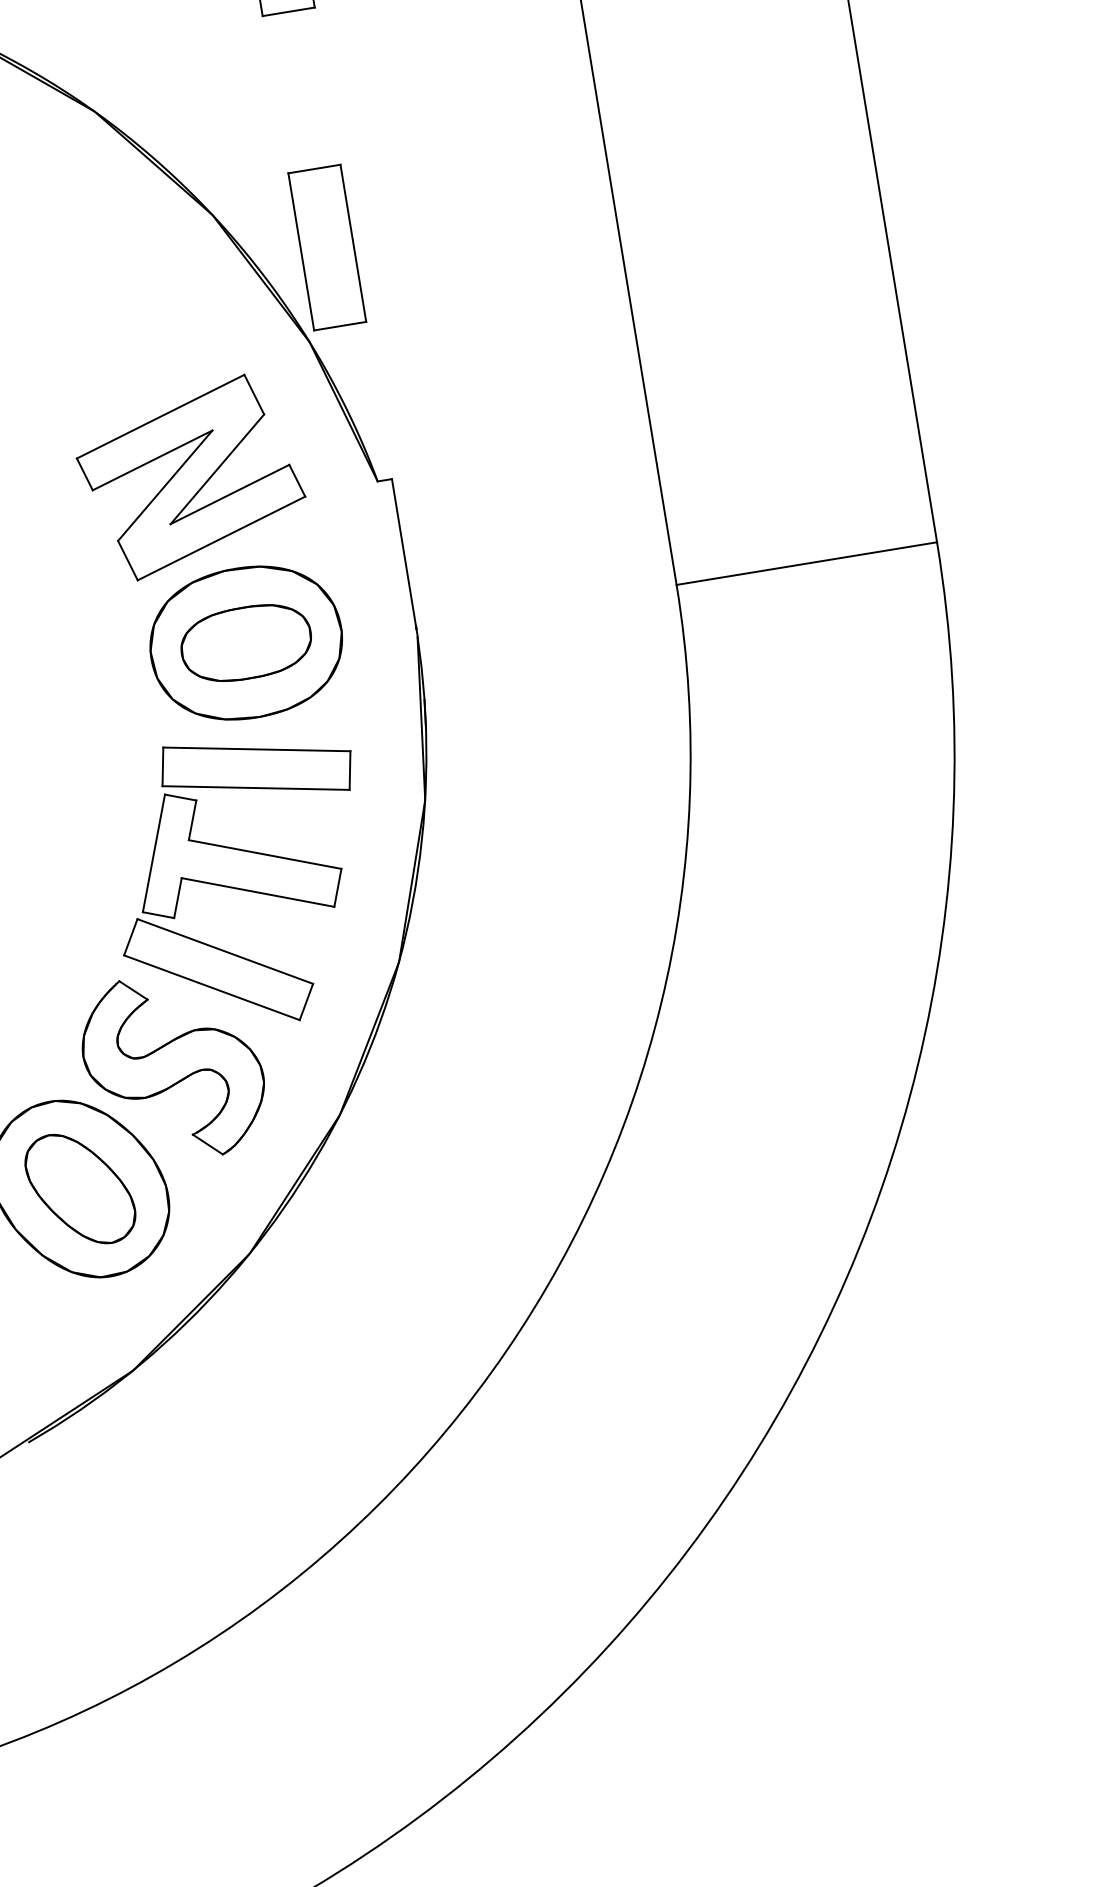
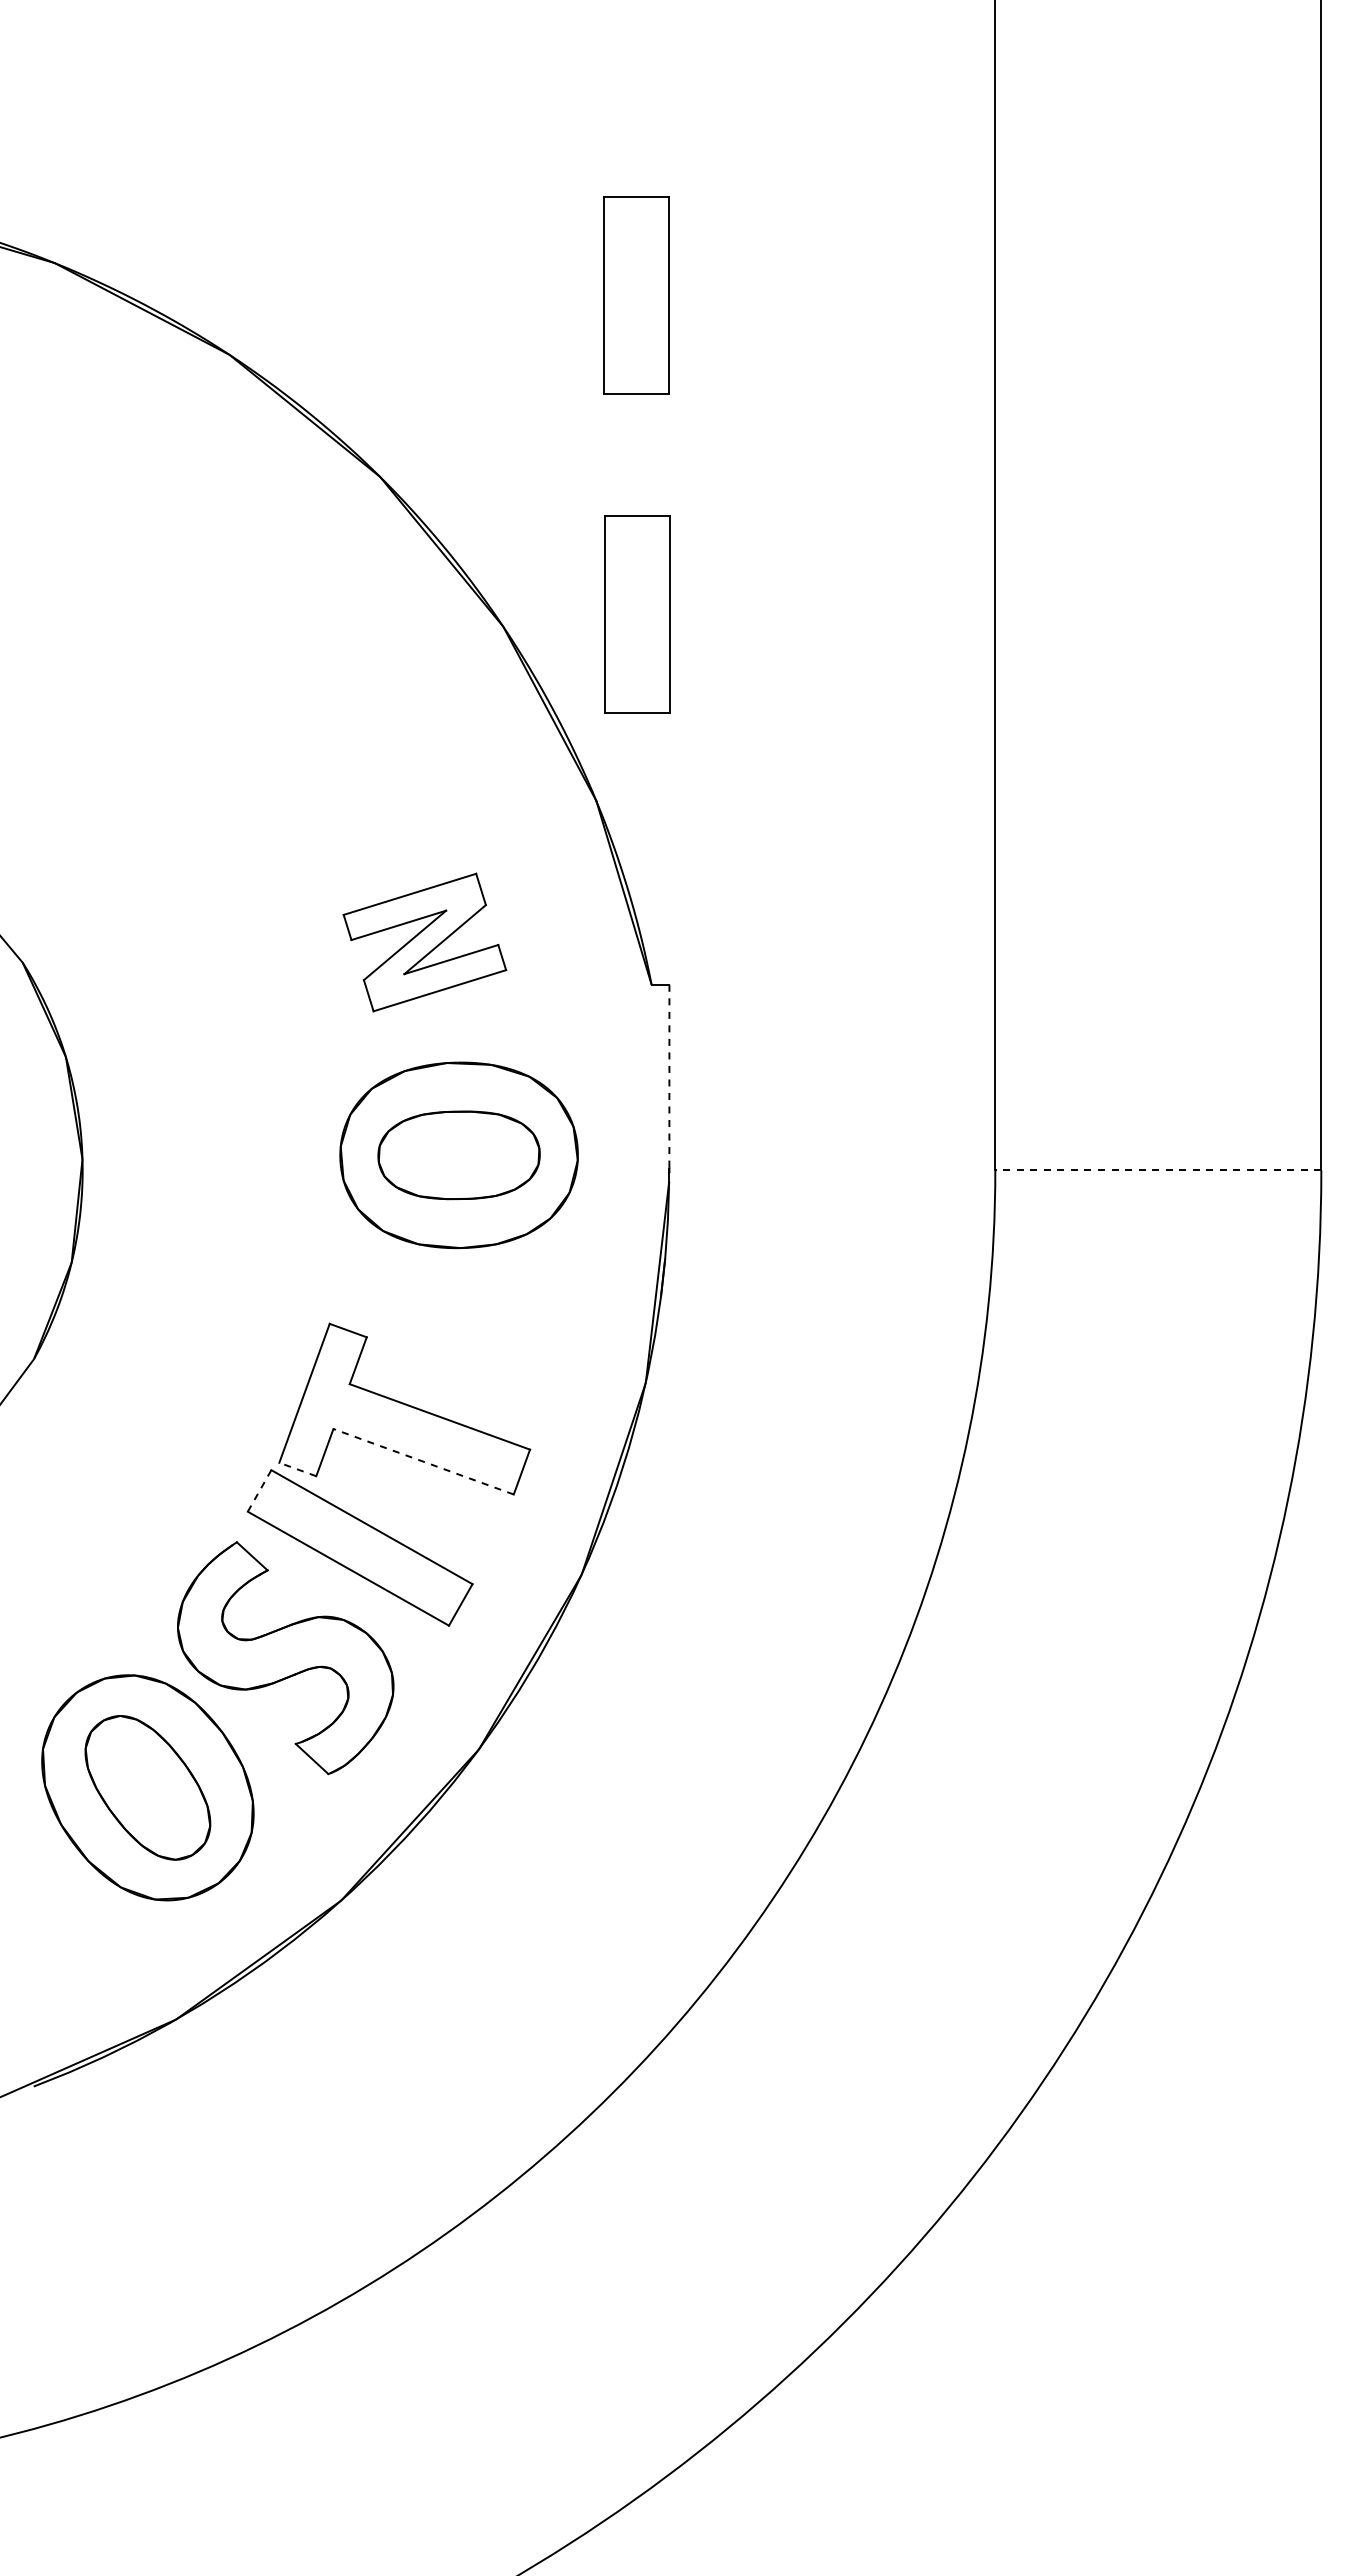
part: (327, 247) -> (637, 614), moved
part: (190, 477) -> (424, 942), size x0.6
line: (404, 552) -> (669, 1076), solid -> dashed
line: (806, 563) -> (1157, 1170), solid -> dashed
part: (256, 768) -> (446, 1310), removed
line: (257, 892) -> (423, 1461), solid -> dashed
line: (158, 915) -> (297, 1469), solid -> dashed
line: (130, 936) -> (259, 1490), solid -> dashed

